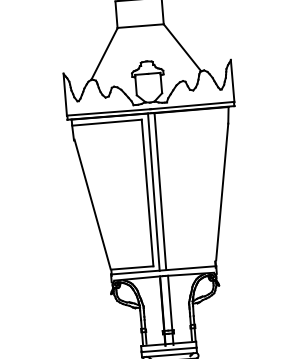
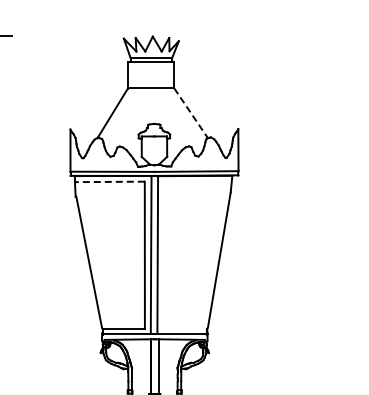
line: (181, 48) -> (190, 113), solid -> dashed
line: (106, 122) -> (109, 181), solid -> dashed

